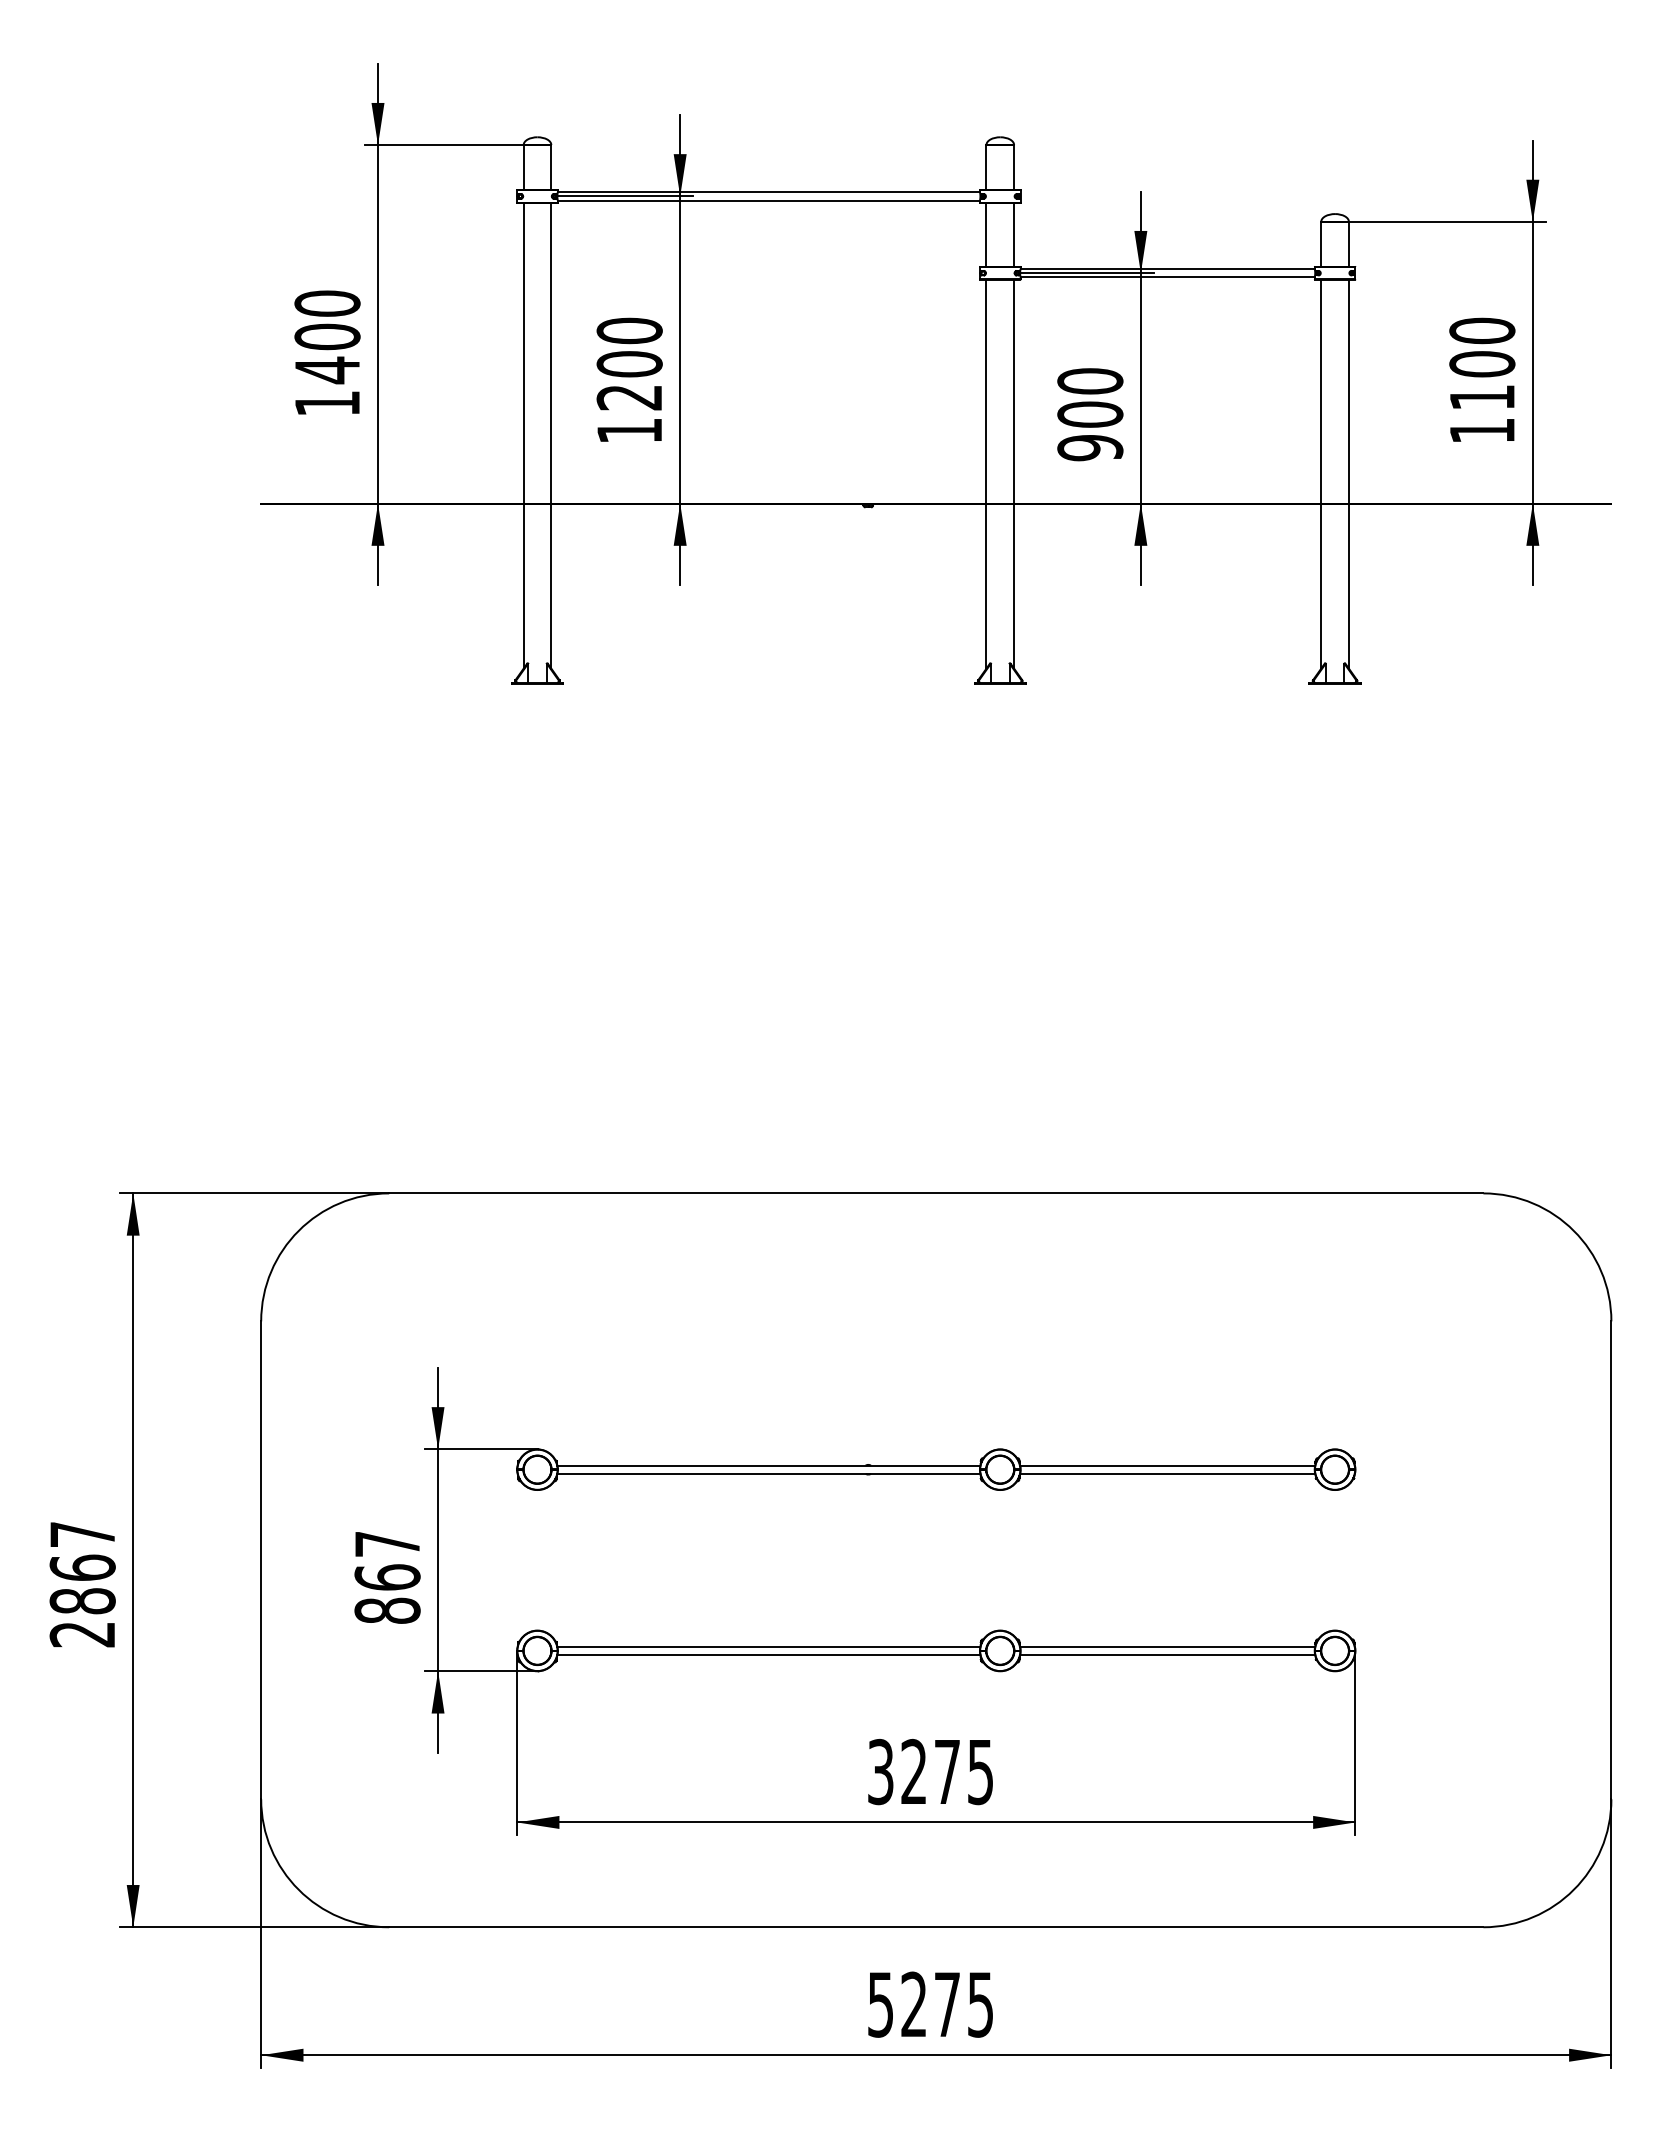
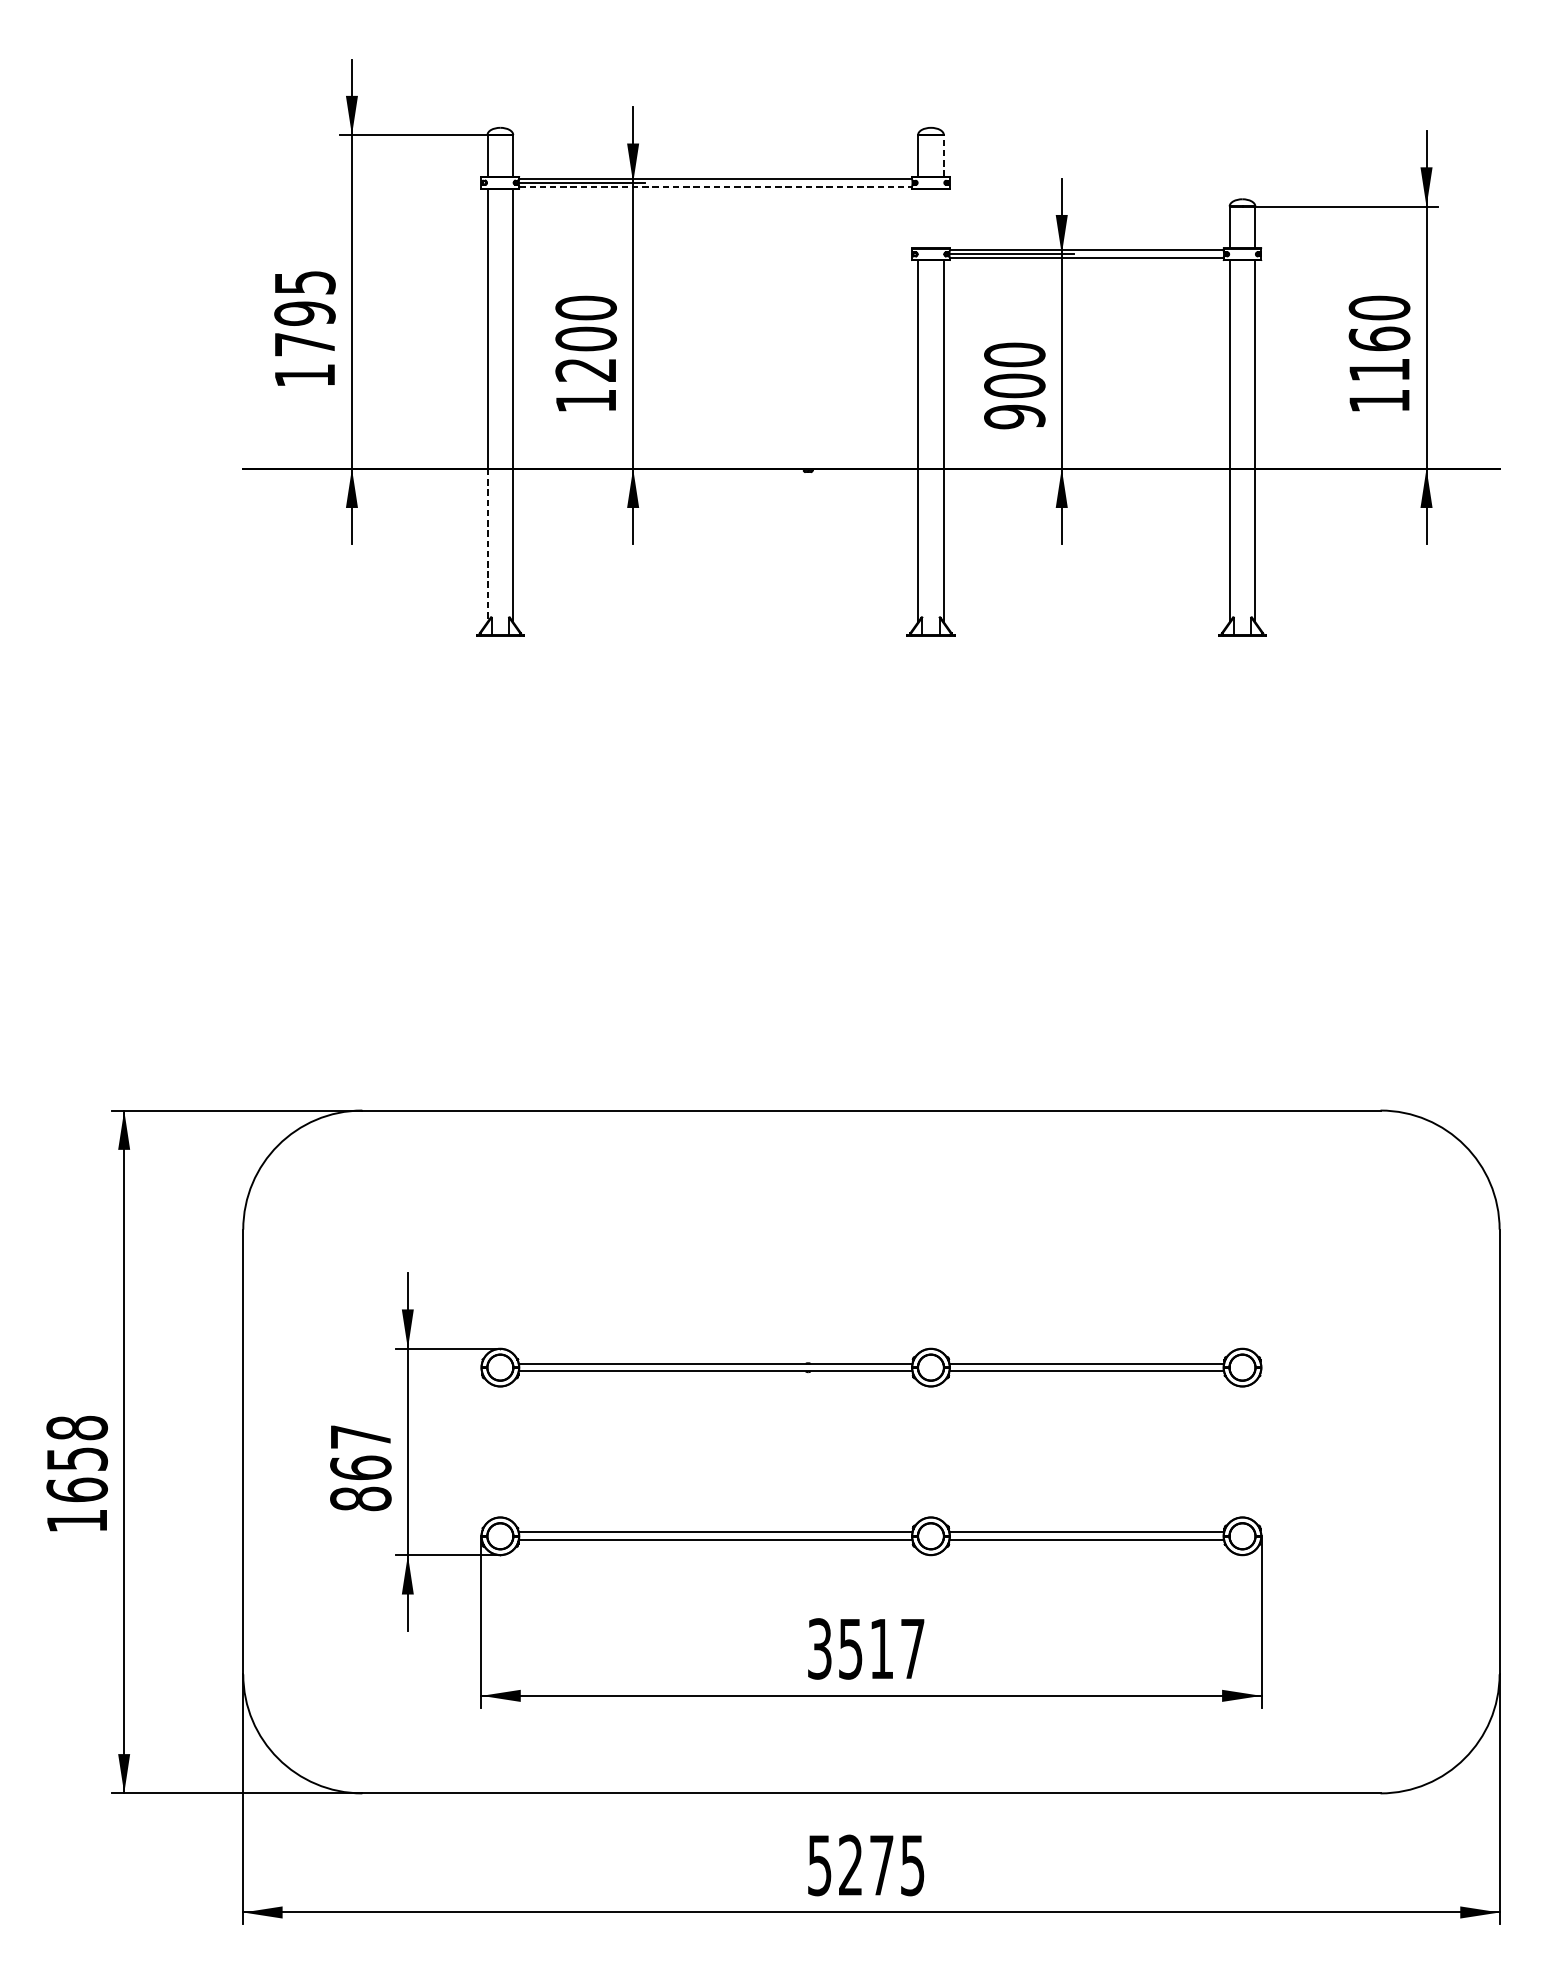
line: (1014, 167) -> (944, 155), solid -> dashed
line: (769, 200) -> (716, 186), solid -> dashed
line: (986, 234) -> (918, 218), removed
line: (1014, 234) -> (944, 218), removed
text: (327, 337) -> (304, 314), 1400 -> 1795
text: (1482, 364) -> (1379, 339), 1100 -> 1160
line: (523, 586) -> (487, 545), solid -> dashed
text: (82, 1584) -> (76, 1474), 2867 -> 1658
text: (946, 1771) -> (880, 1648), 3275 -> 3517

